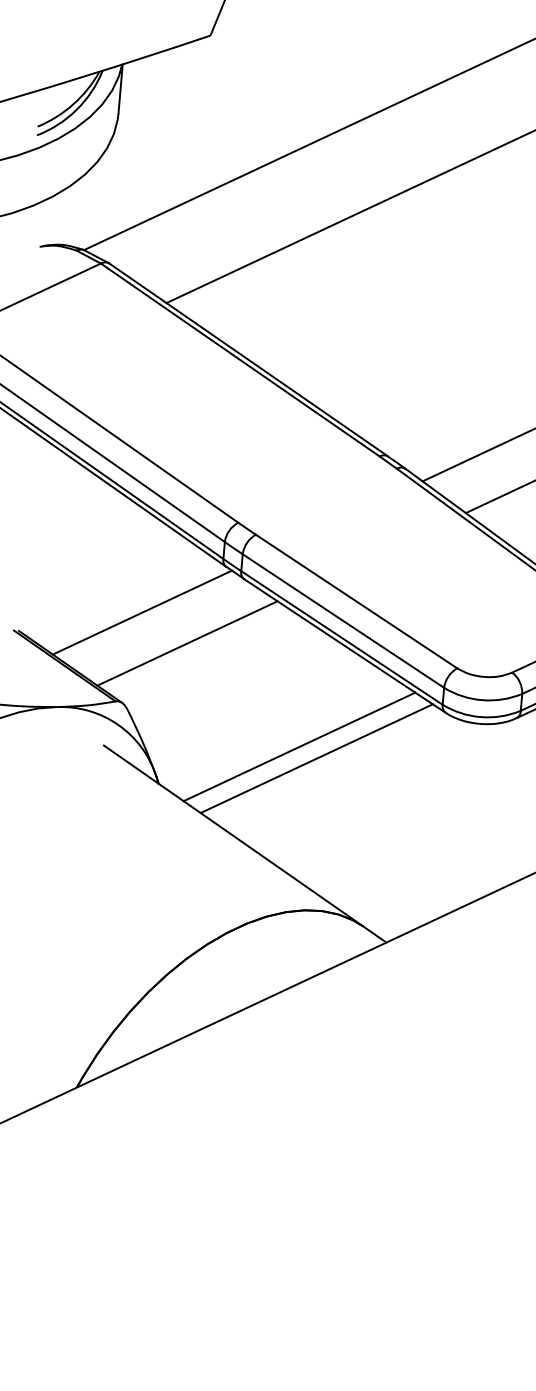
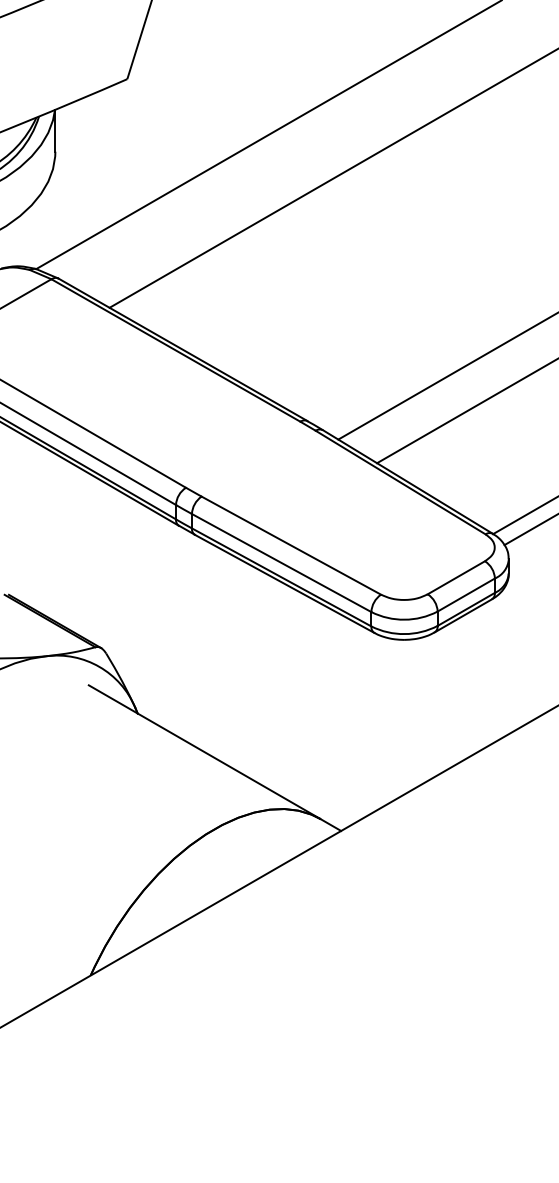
line: (142, 612) -> (111, 570), removed
line: (187, 643) -> (151, 593), removed
line: (299, 747) -> (253, 672), removed
line: (317, 758) -> (269, 680), removed

